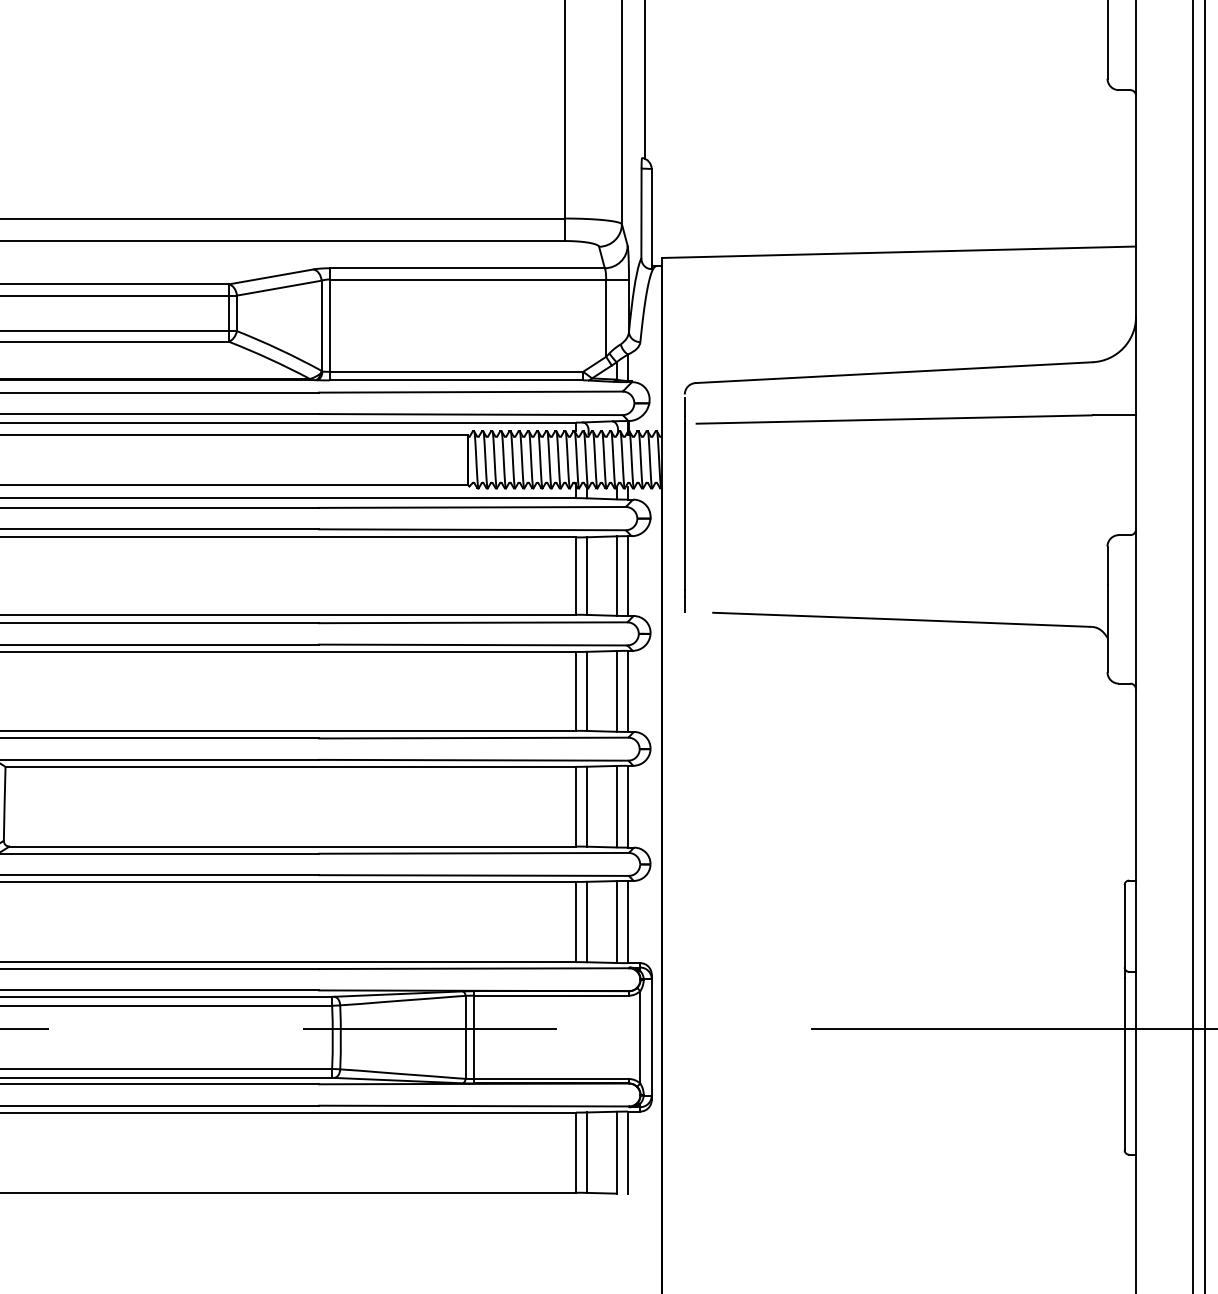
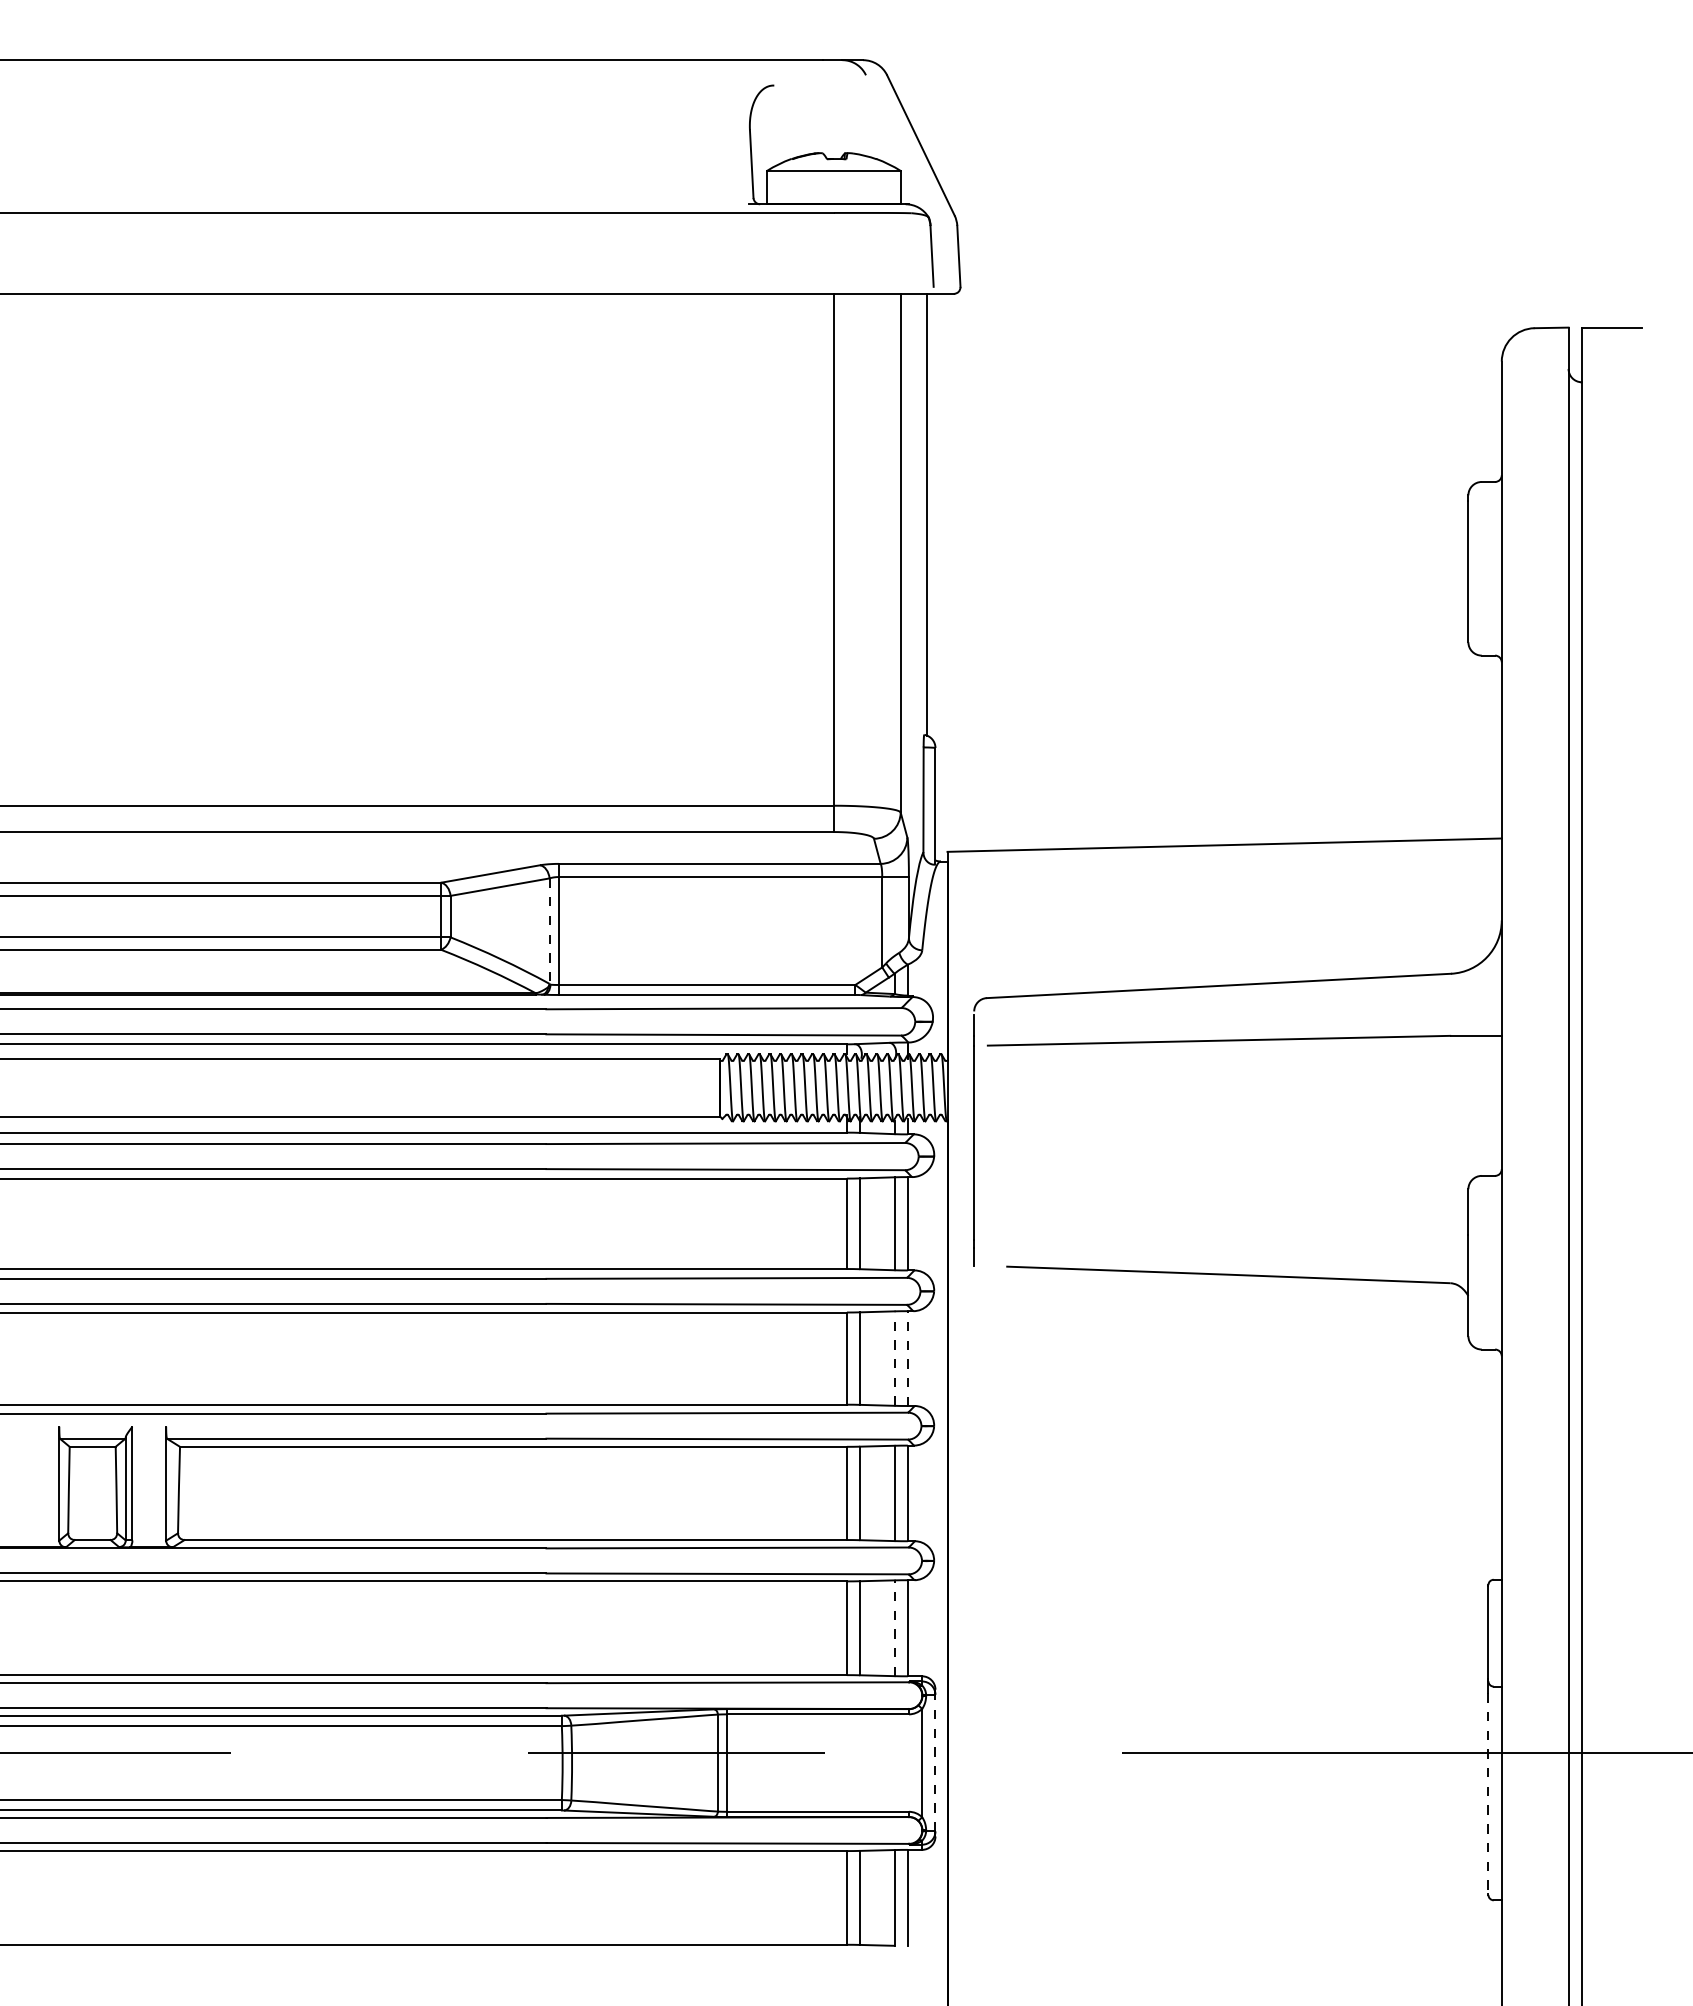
line: (321, 326) -> (549, 931), solid -> dashed
line: (616, 691) -> (894, 1358), solid -> dashed
line: (627, 691) -> (907, 1358), solid -> dashed
line: (616, 922) -> (894, 1628), solid -> dashed
line: (651, 1036) -> (935, 1762), solid -> dashed
line: (1124, 1063) -> (1488, 1793), solid -> dashed

